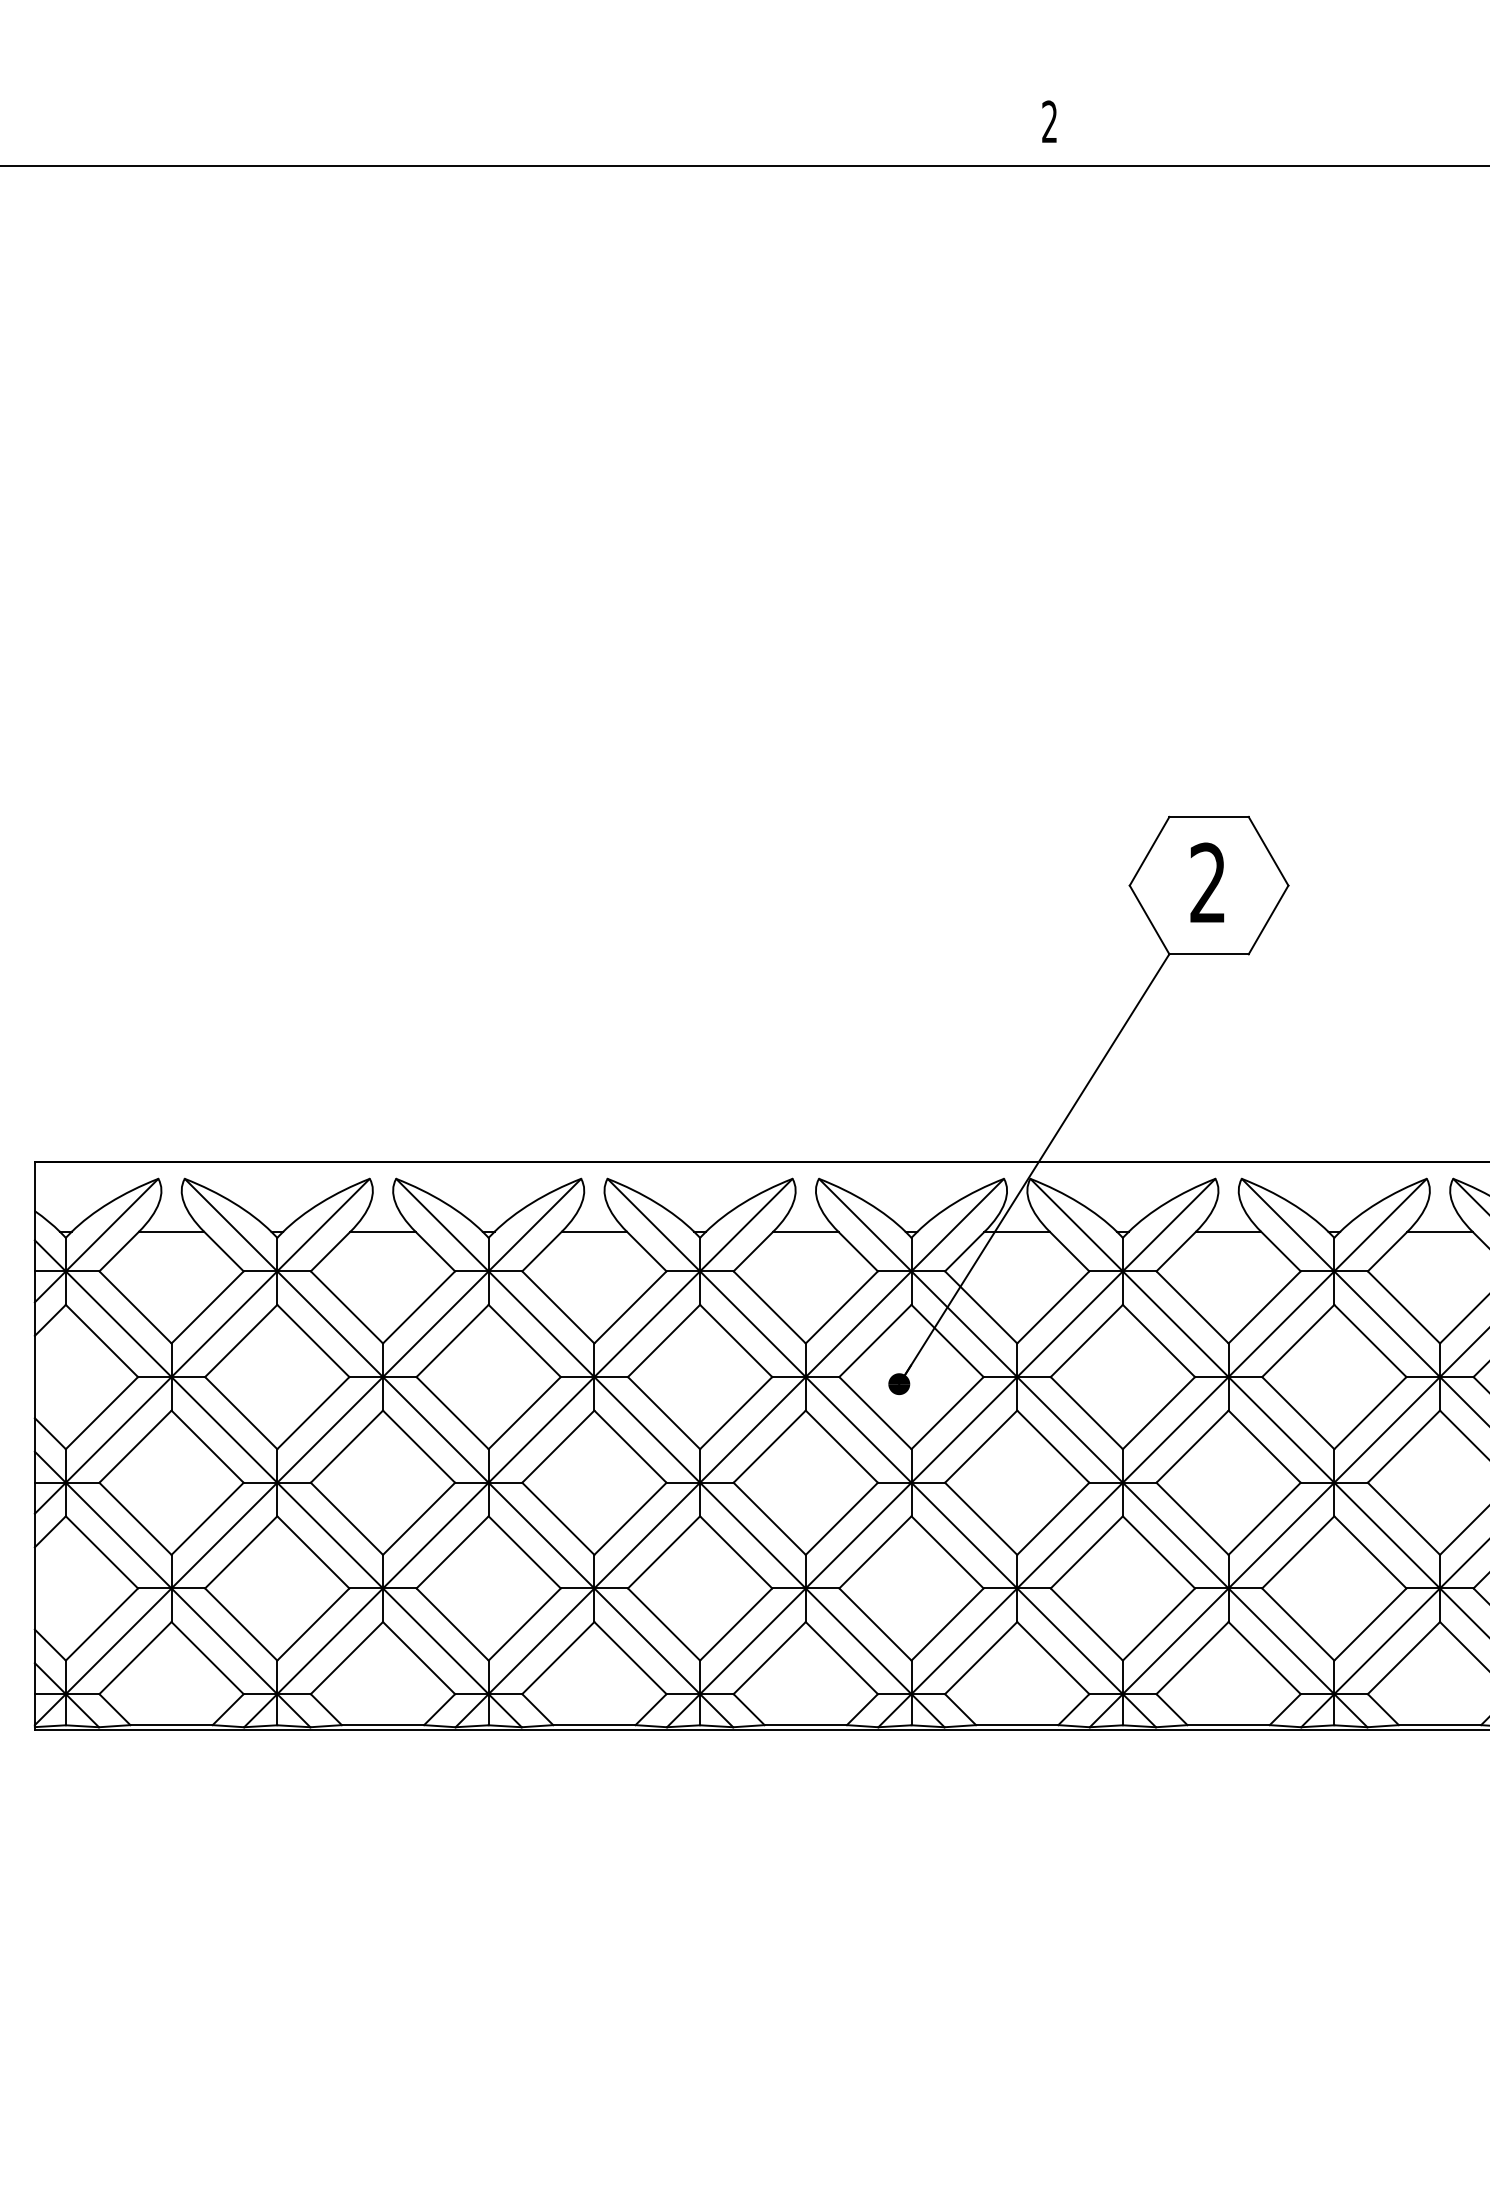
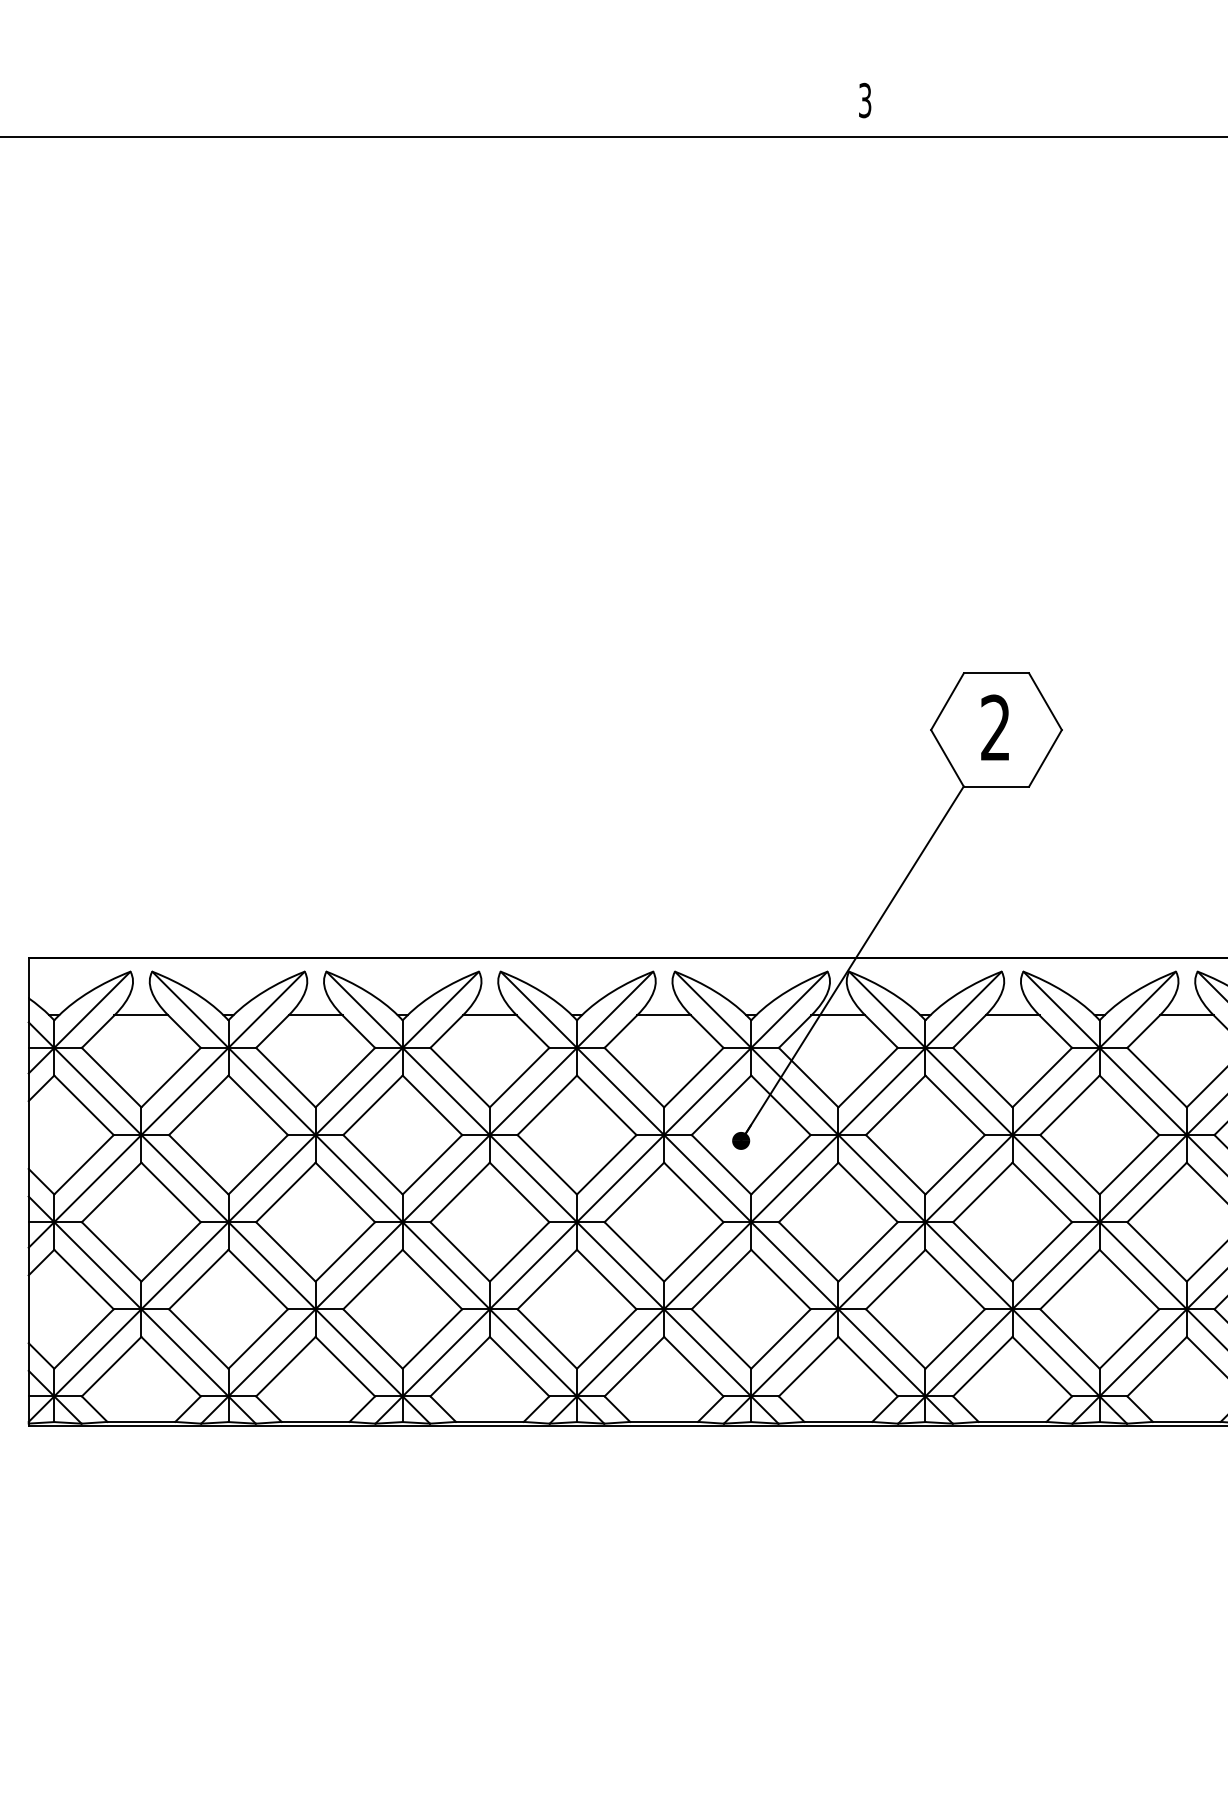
text: (1049, 121) -> (864, 100), 2 -> 3

